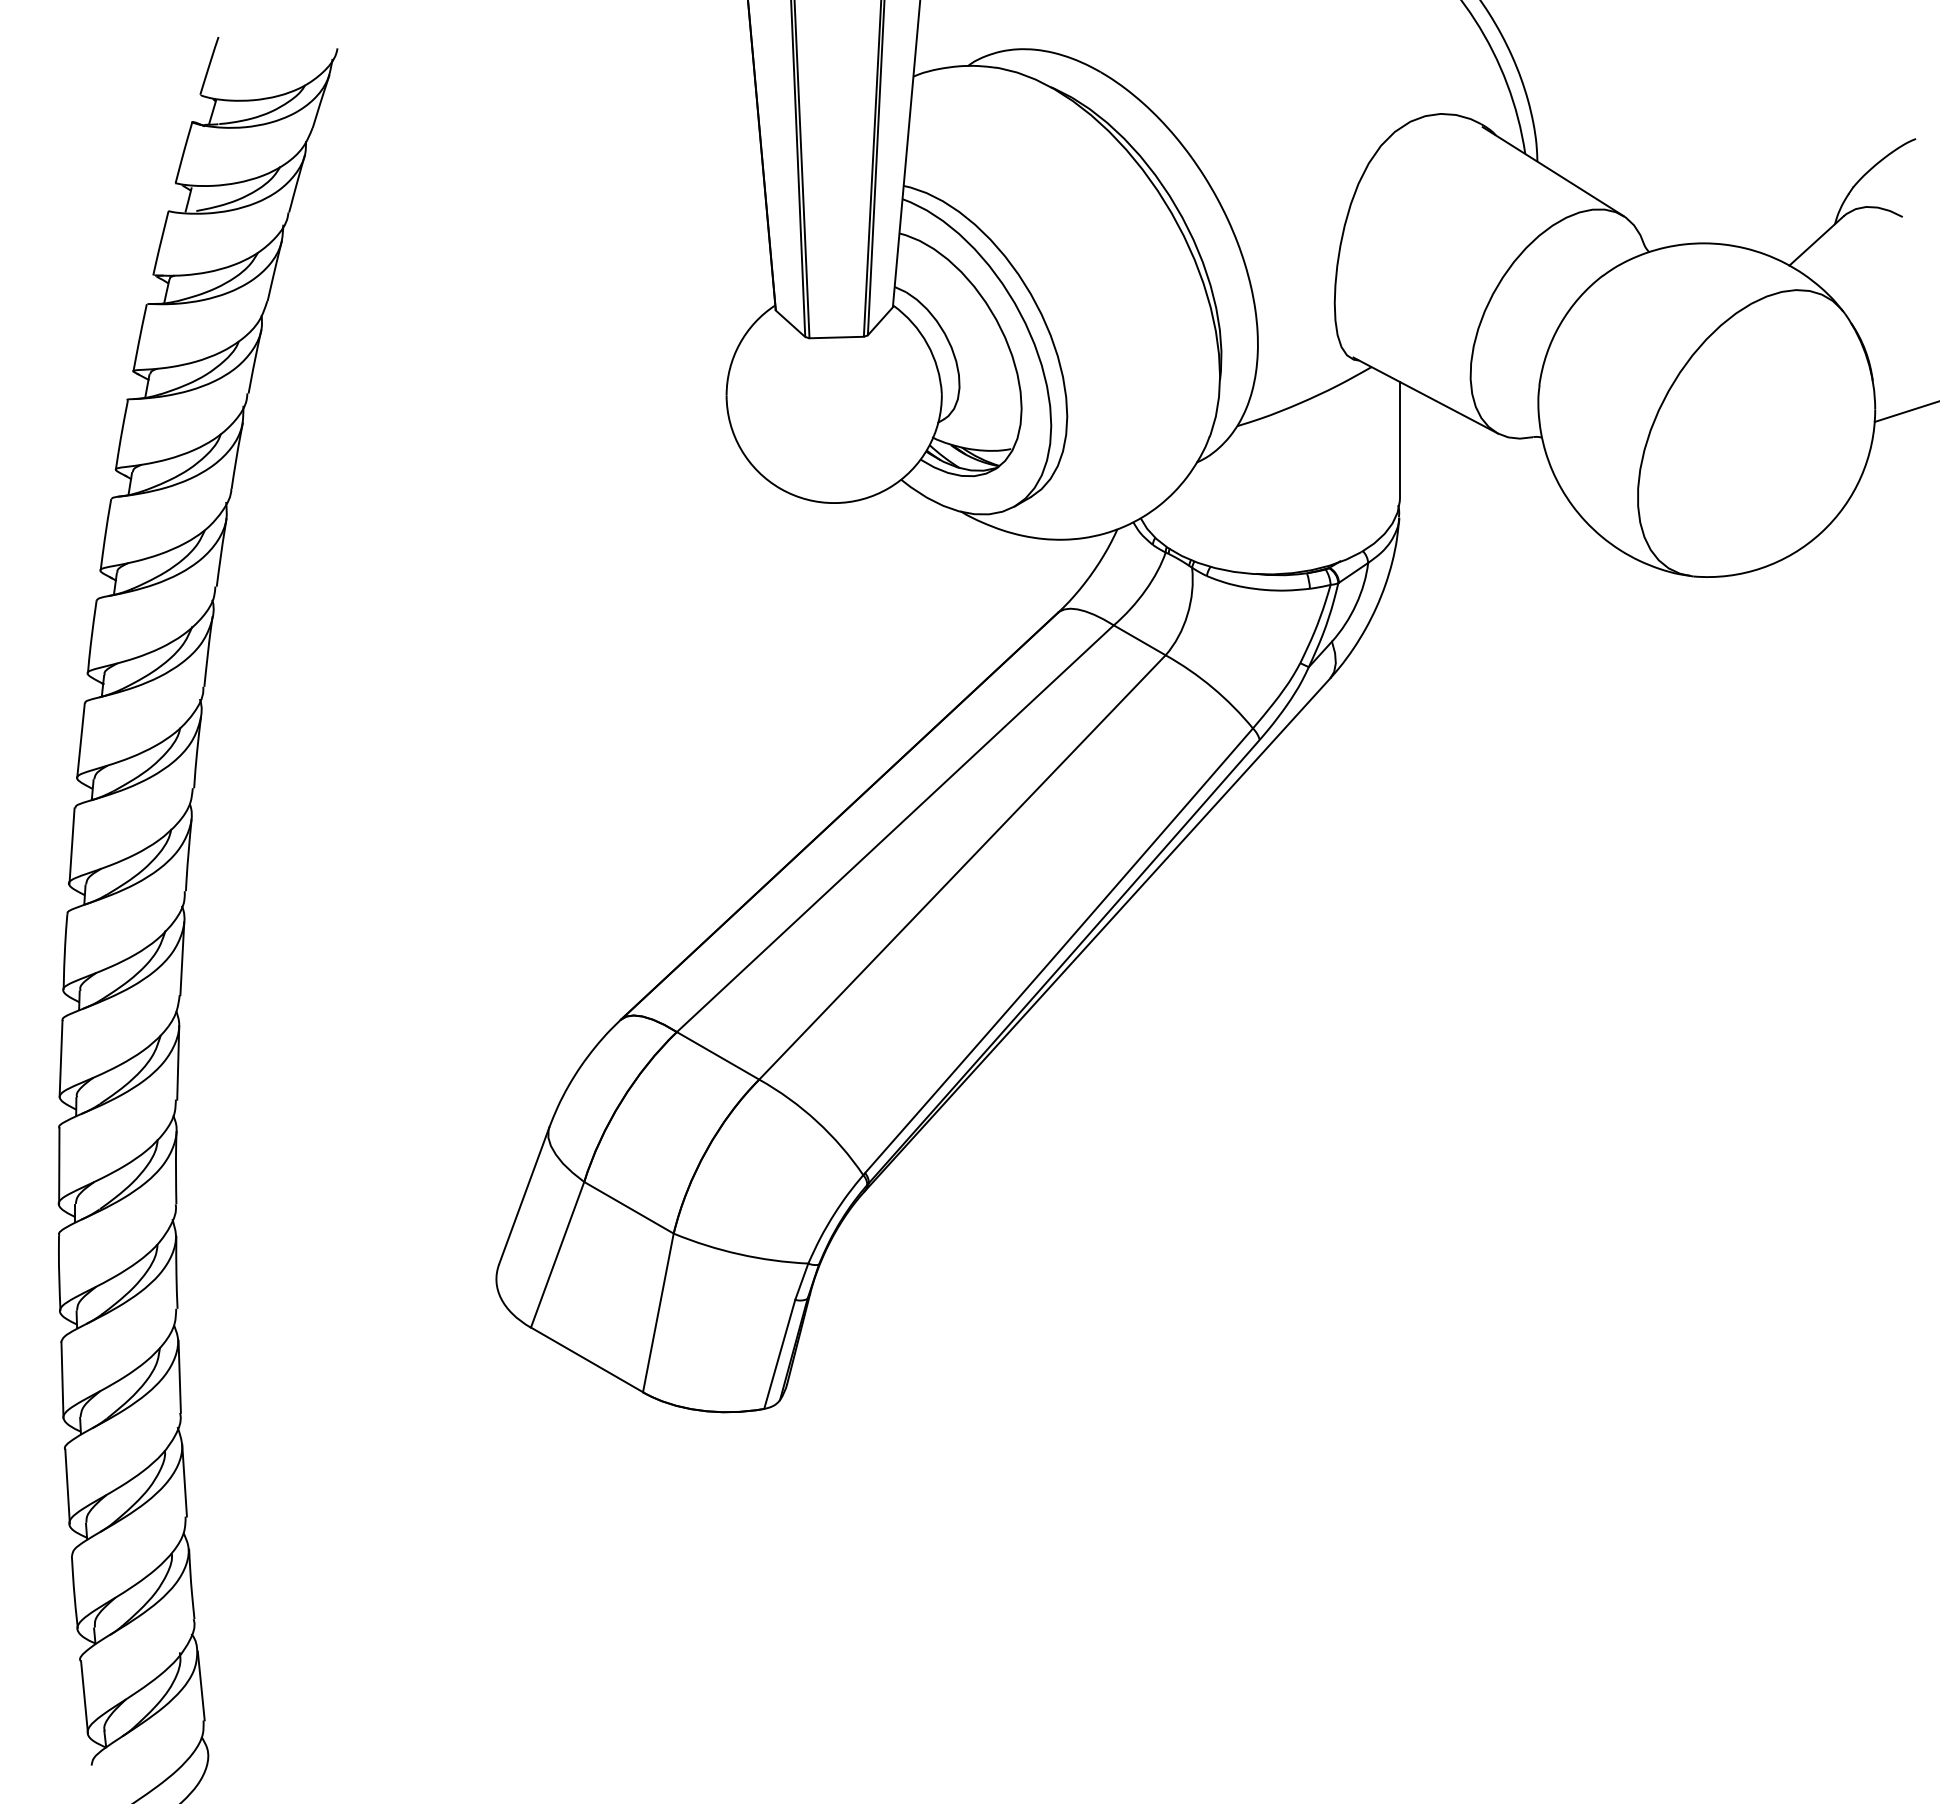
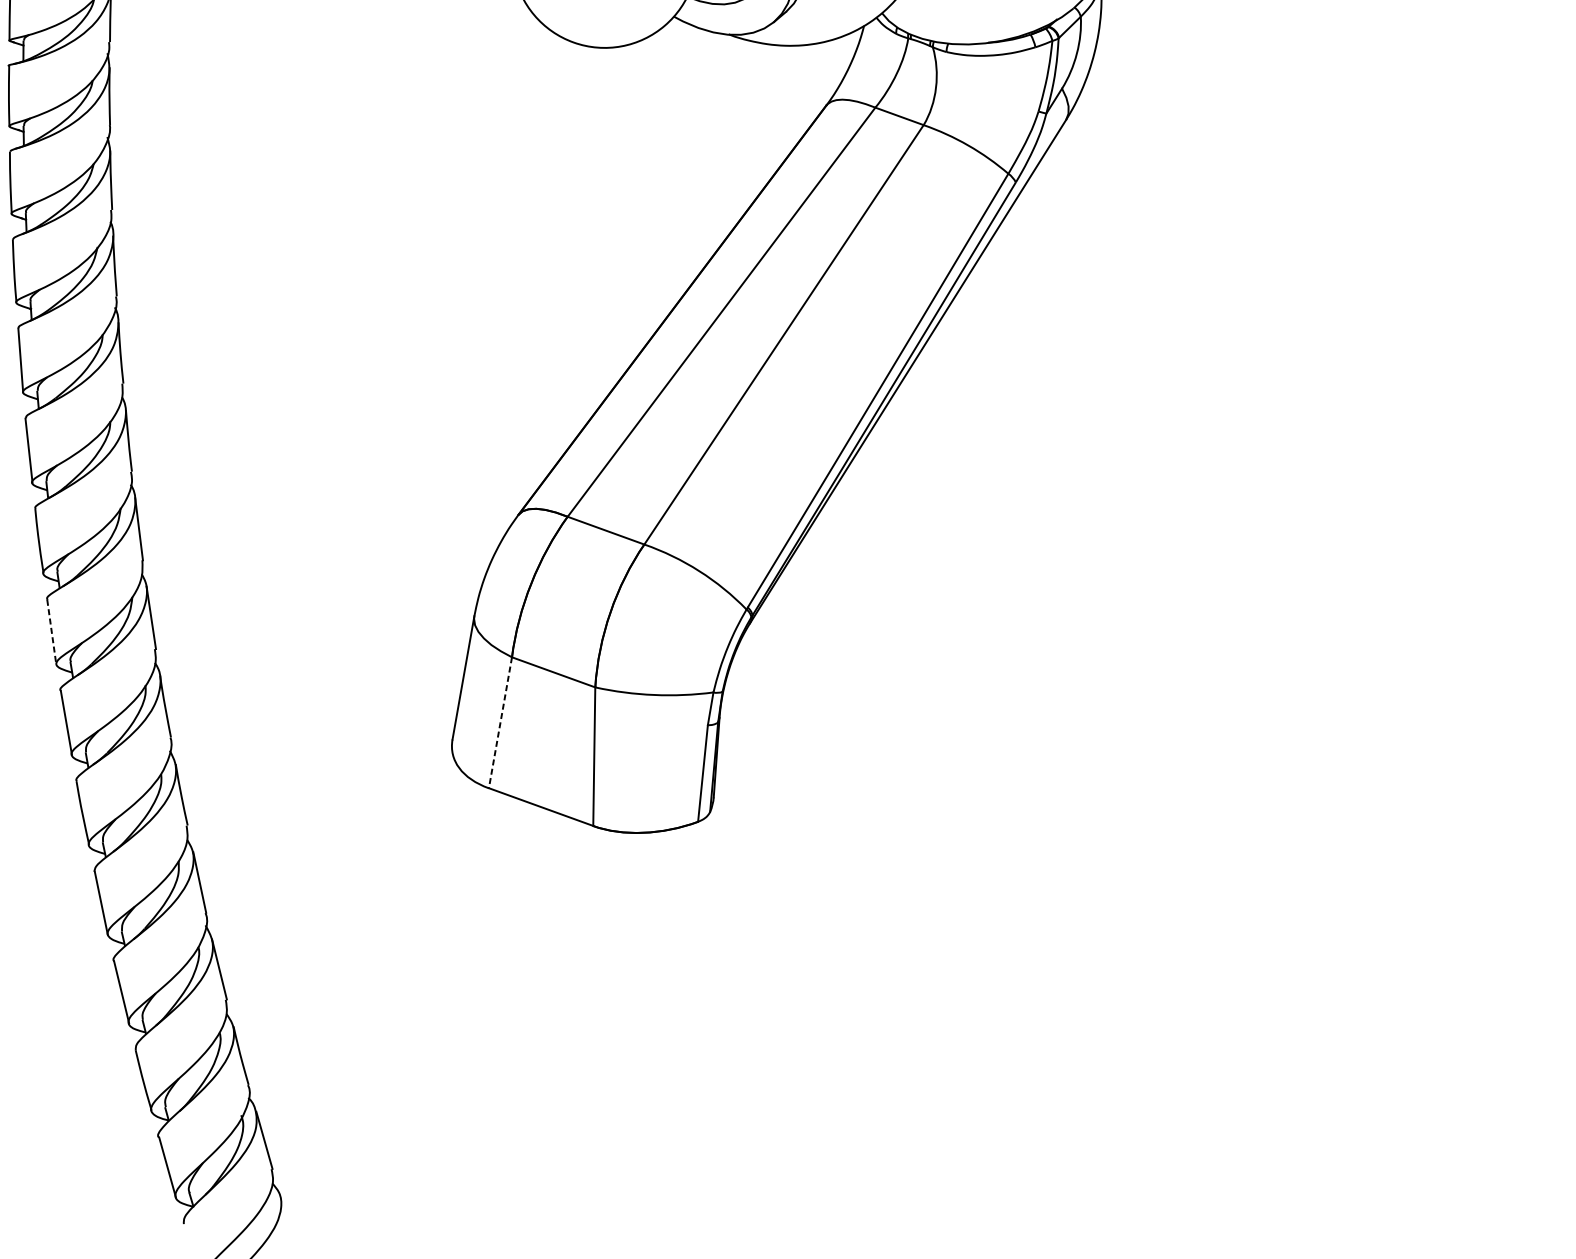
line: (61, 1058) -> (52, 631), solid -> dashed
line: (557, 1255) -> (500, 723), solid -> dashed

